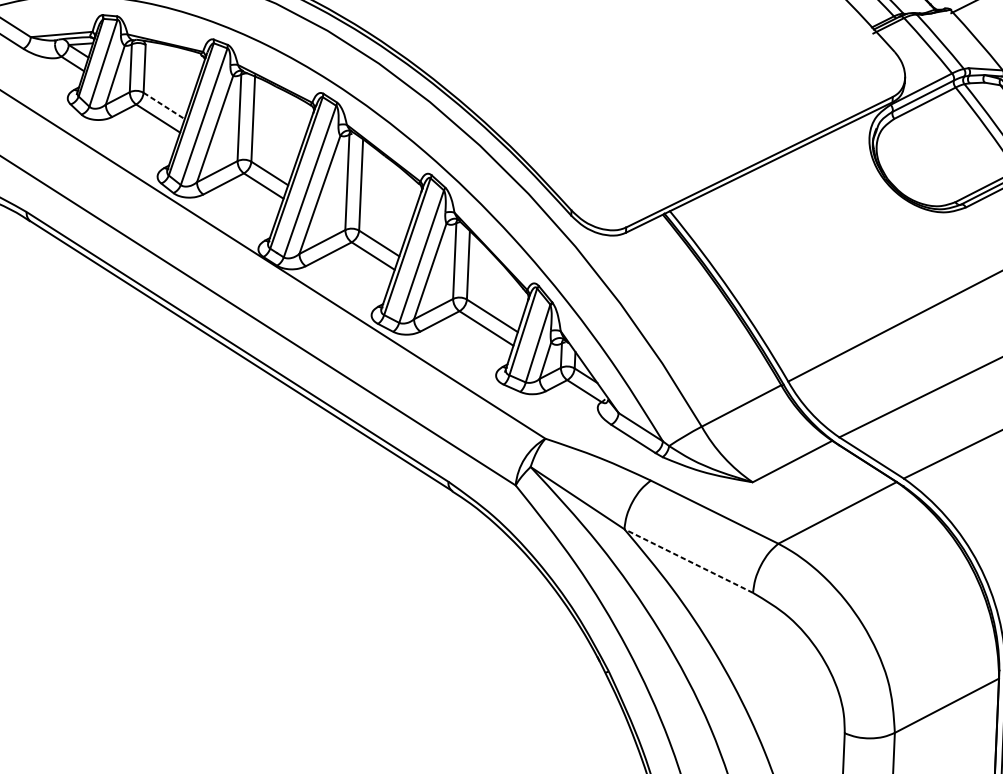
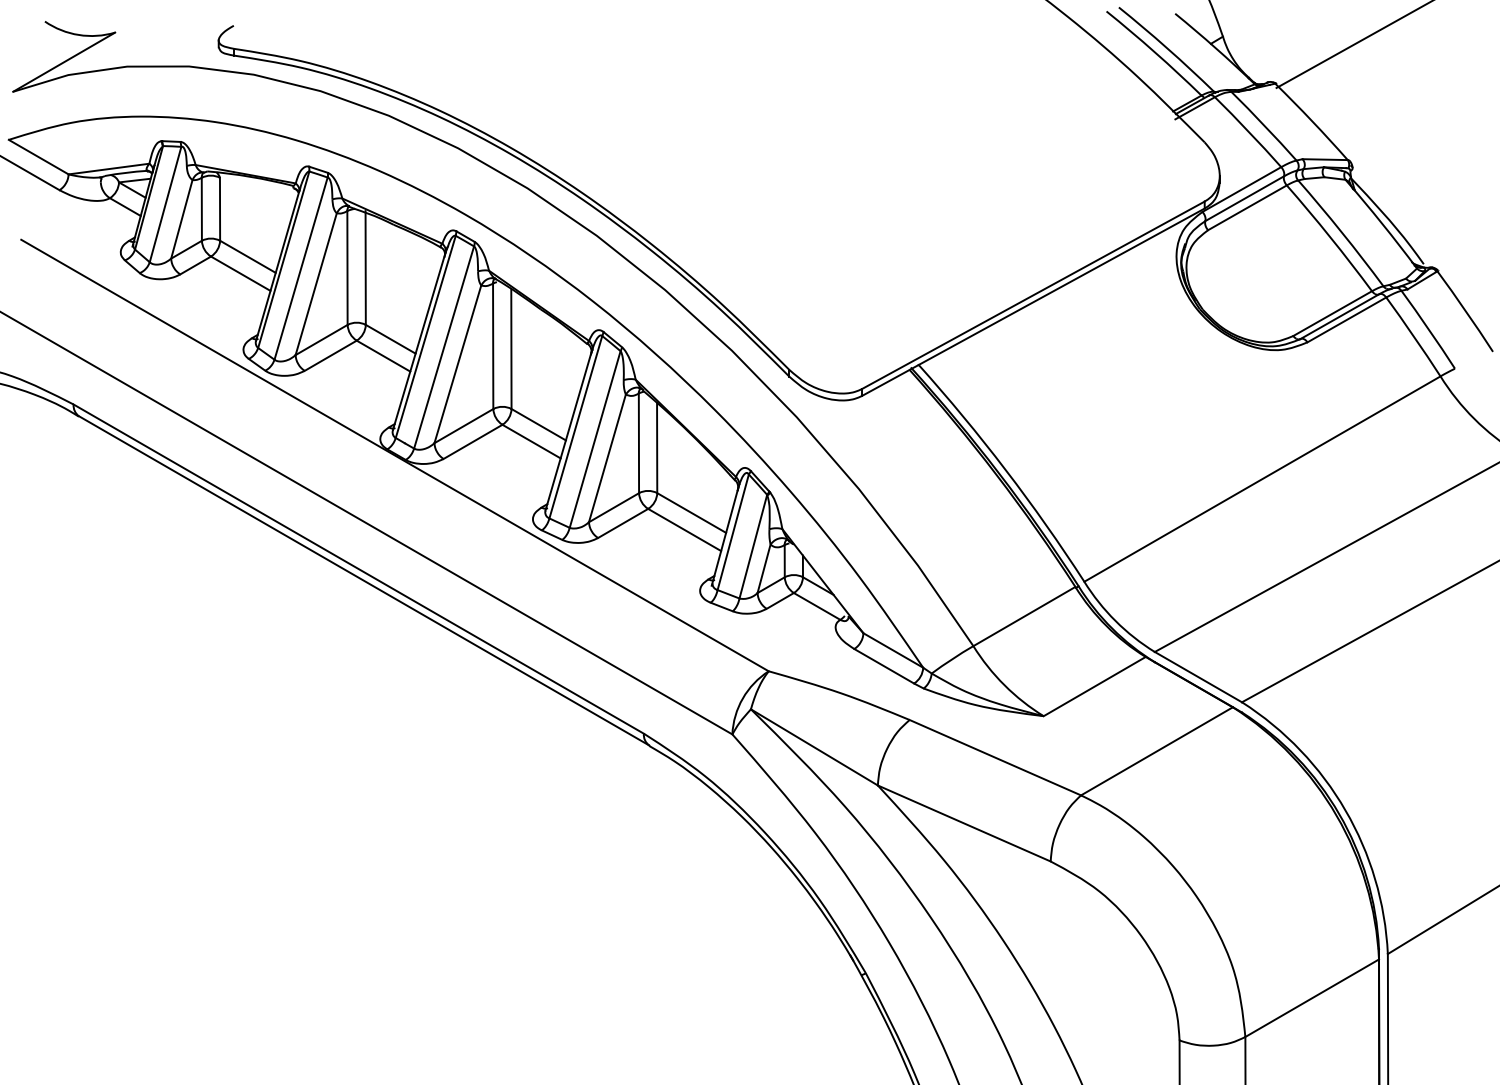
line: (164, 106) -> (248, 257), dashed -> solid
line: (688, 561) -> (963, 823), dashed -> solid

